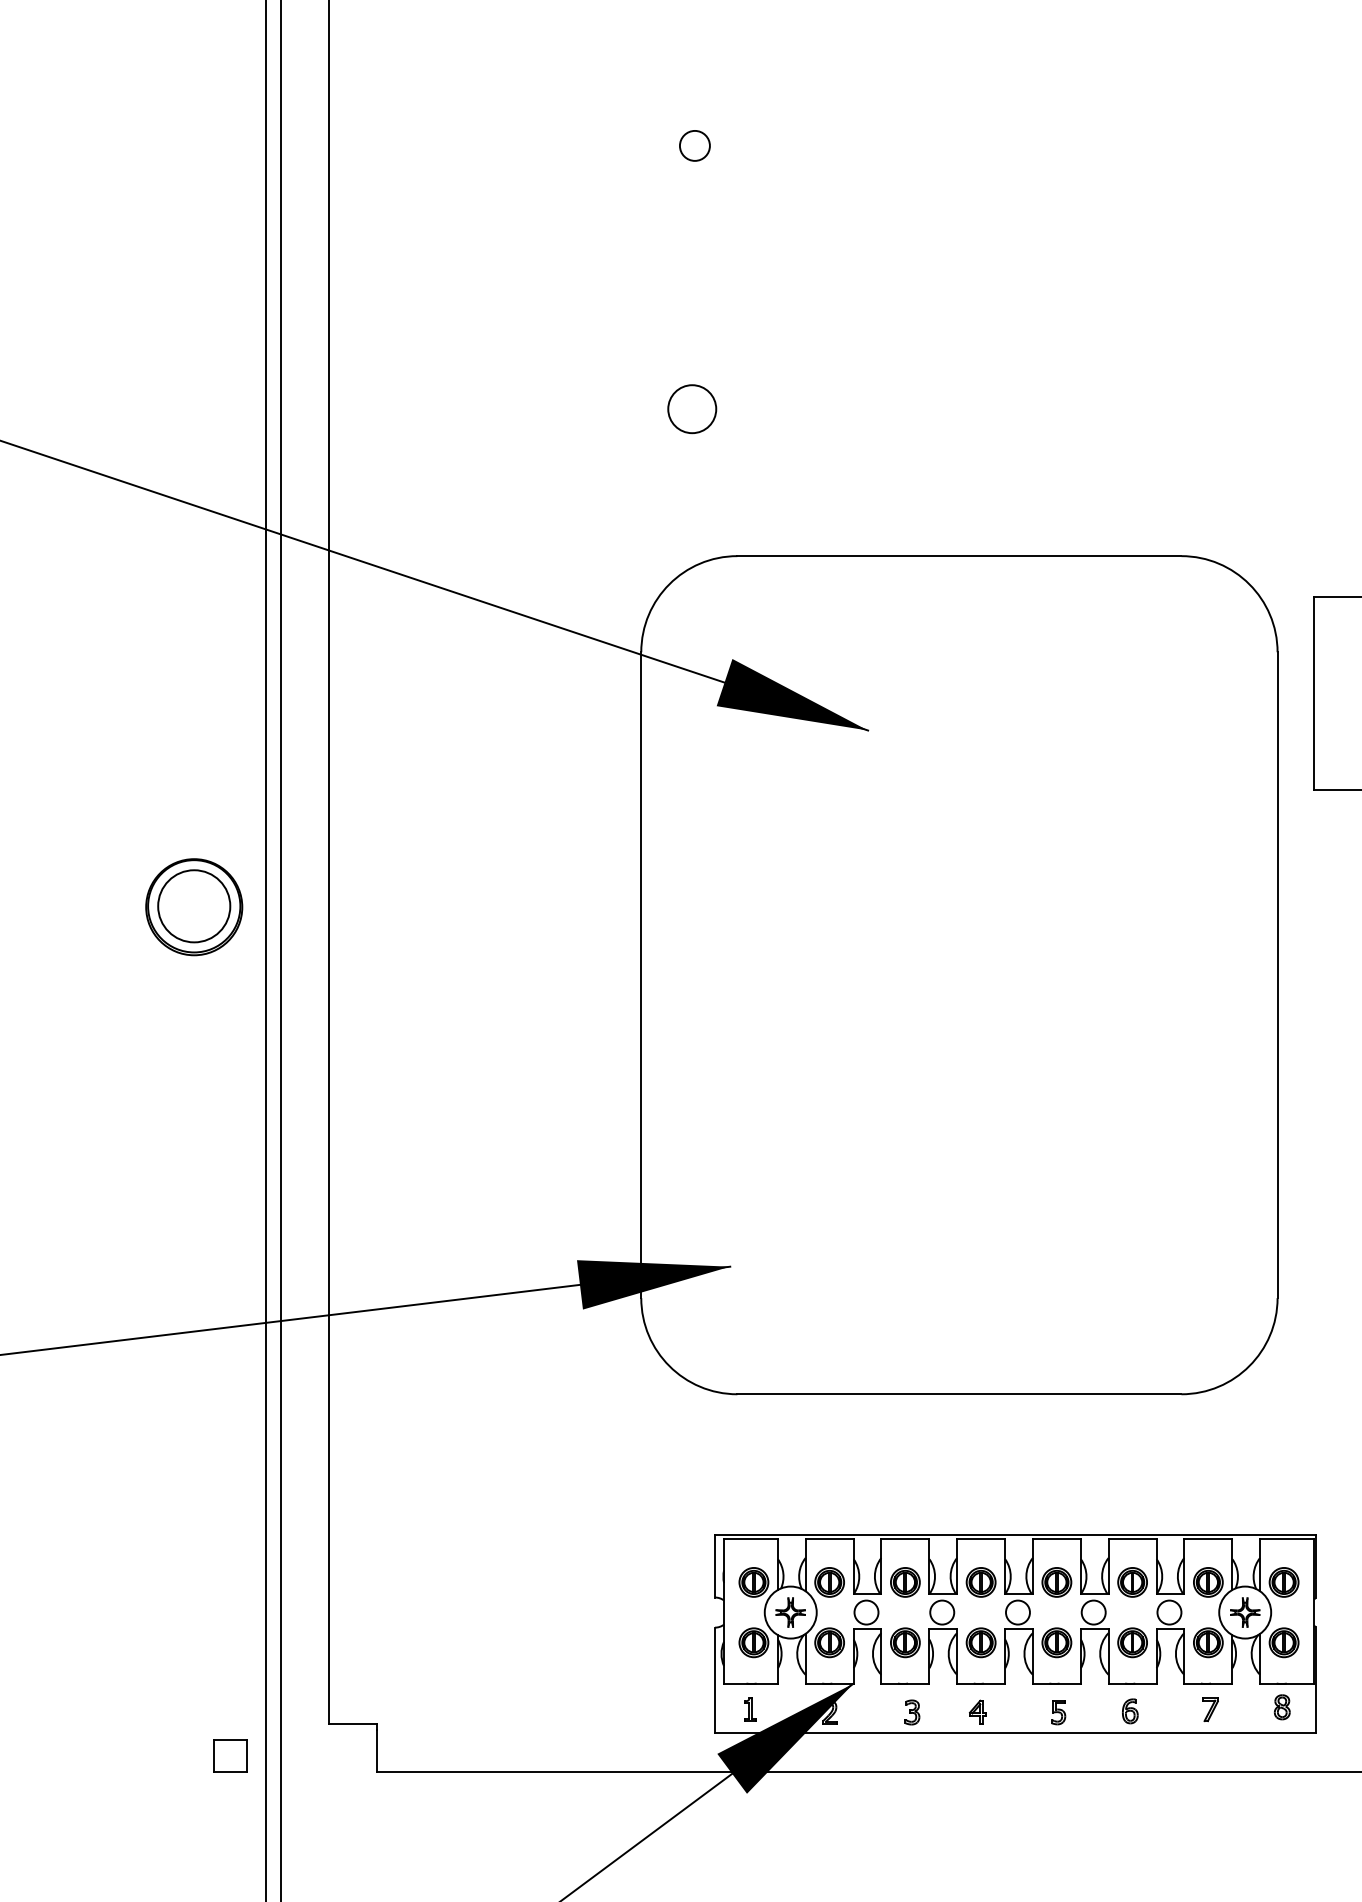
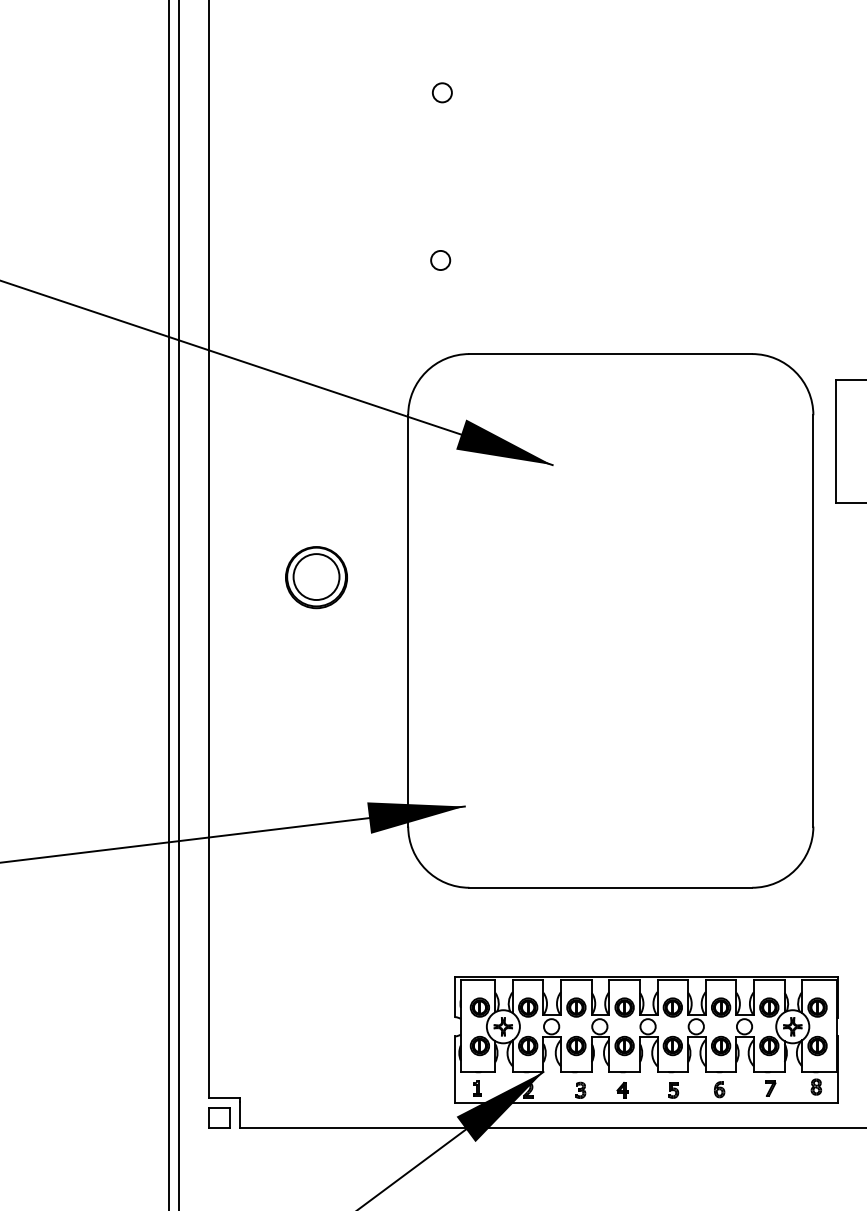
circle: (691, 409) -> (440, 260), size x0.62
part: (194, 907) -> (316, 577), moved
part: (230, 1755) -> (219, 1117), moved

